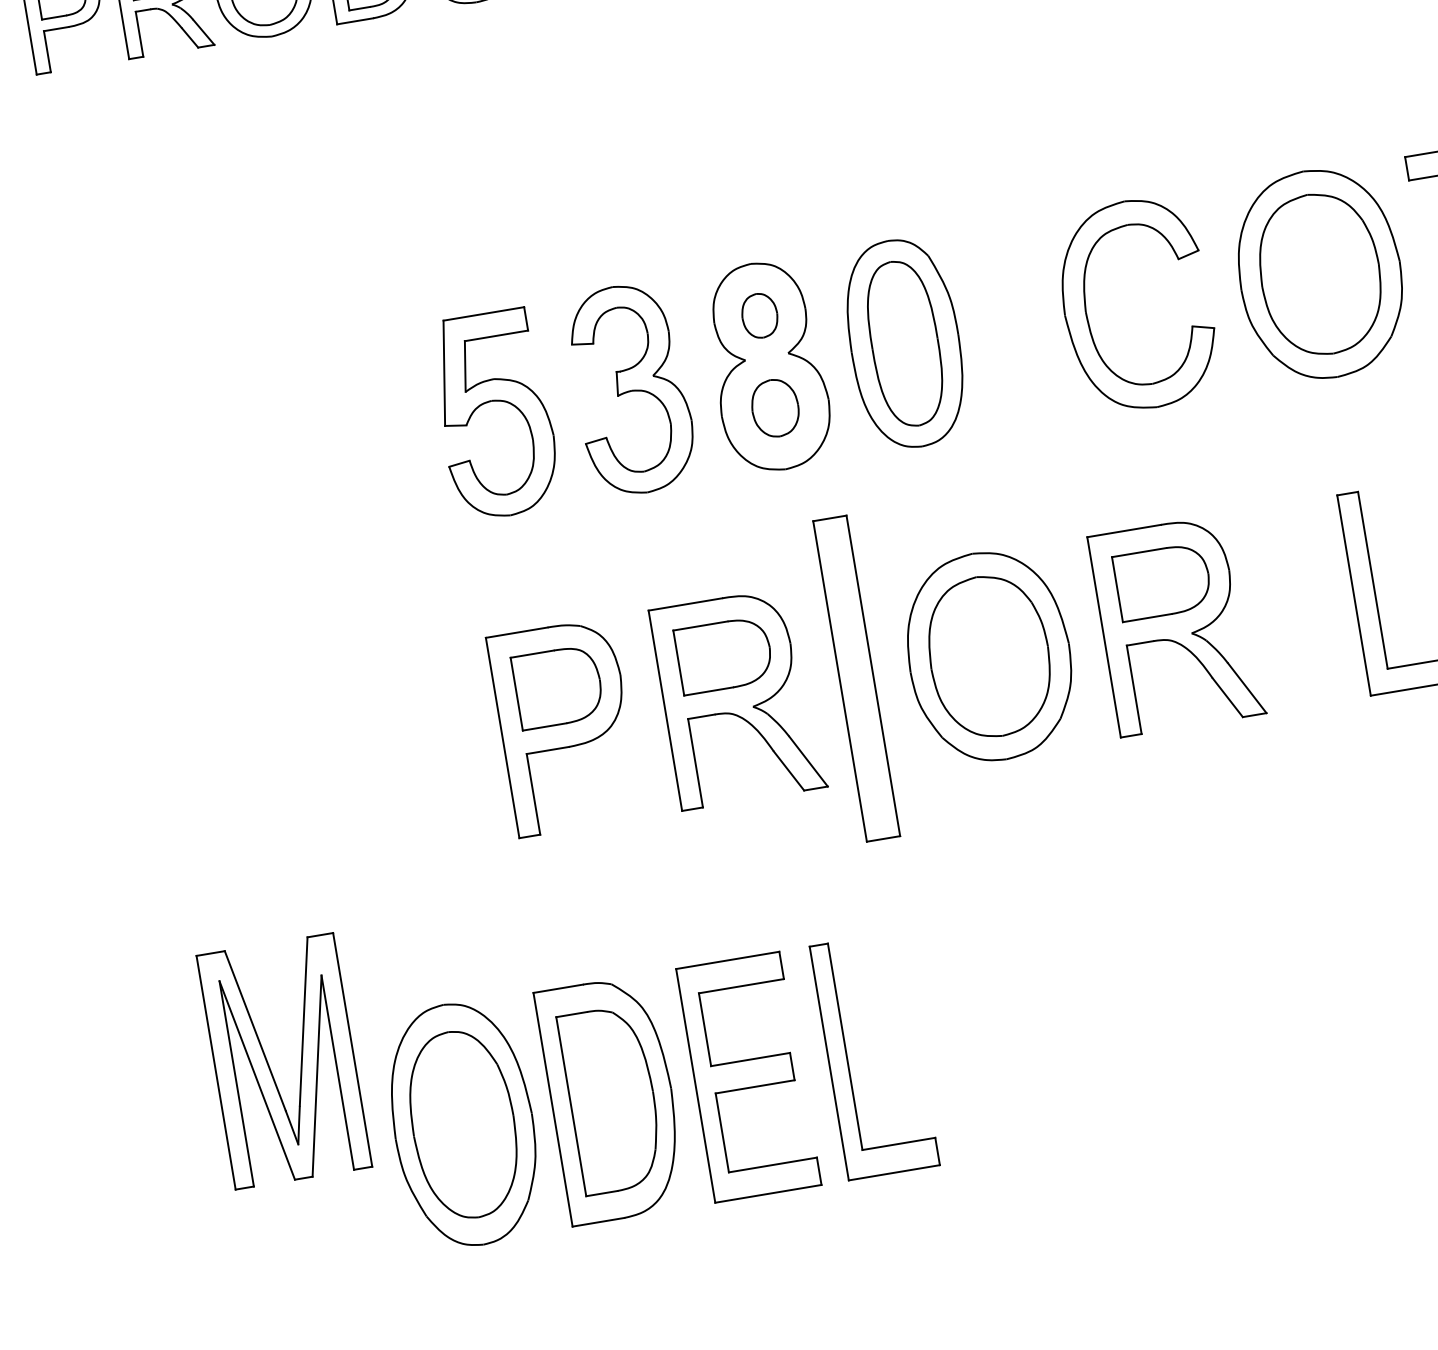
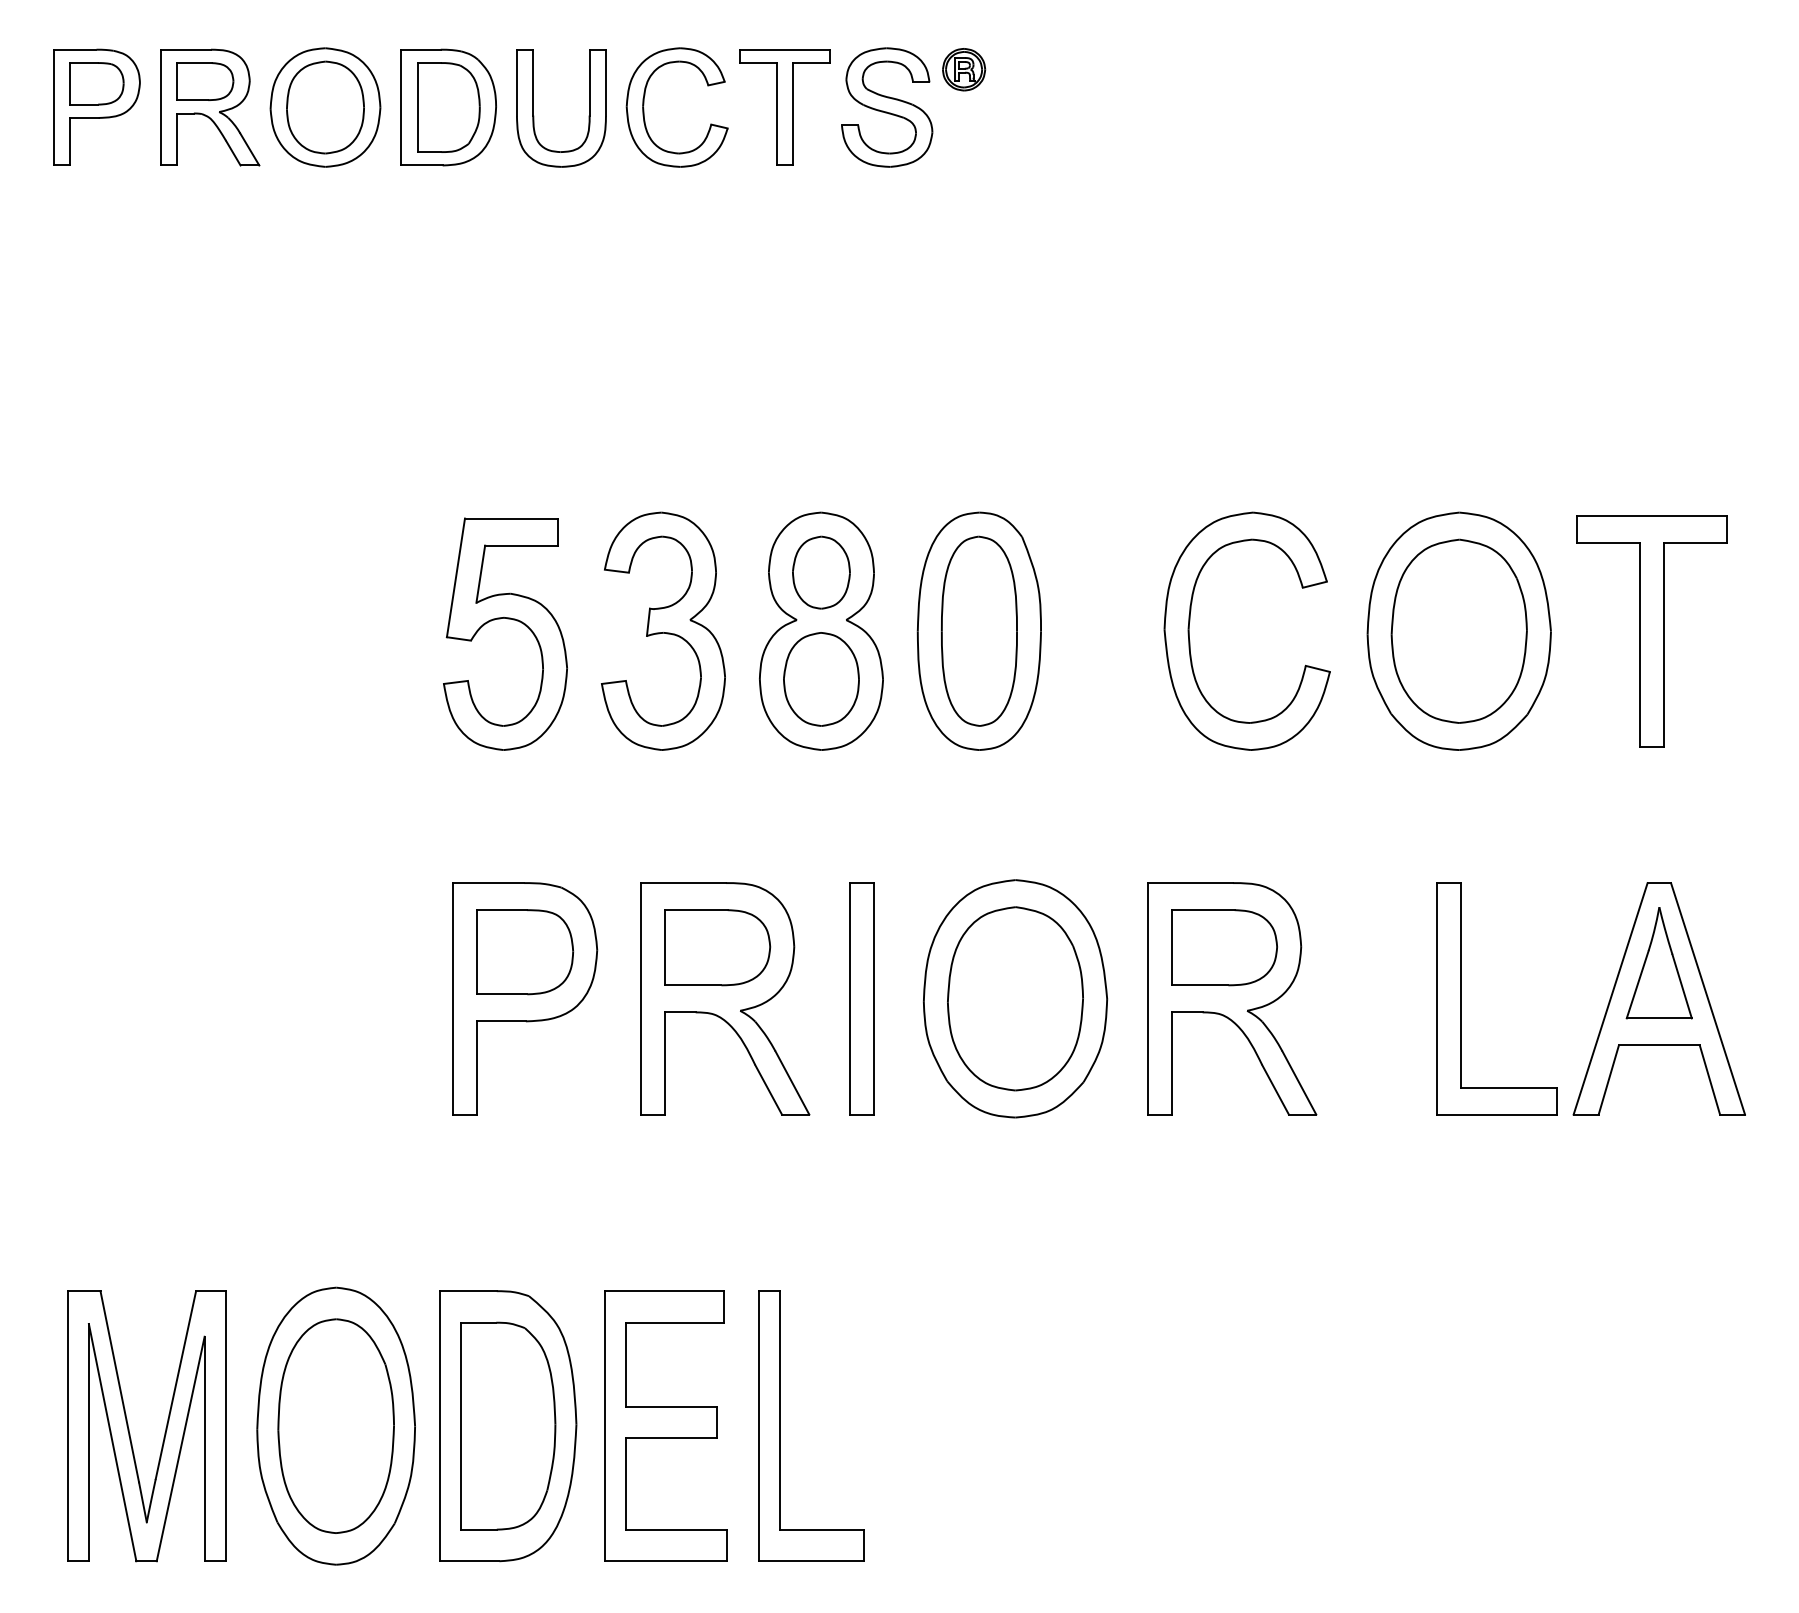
part: (759, 315) -> (821, 572), size x1.43
part: (775, 408) -> (821, 679), size x1.43
part: (856, 678) -> (861, 998), size x0.62
part: (269, 1065) -> (129, 1428), moved

